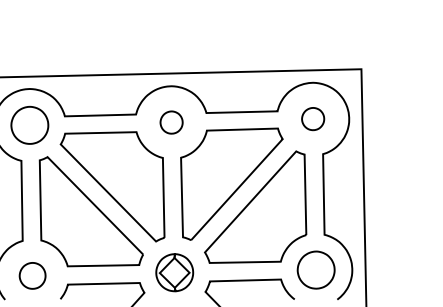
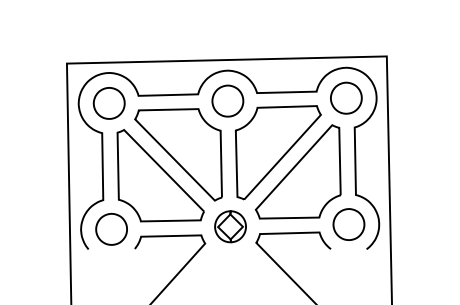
part: (313, 118) -> (346, 97), size x1.67
part: (171, 121) -> (227, 100), size x1.67
part: (32, 275) -> (111, 229), size x1.43

